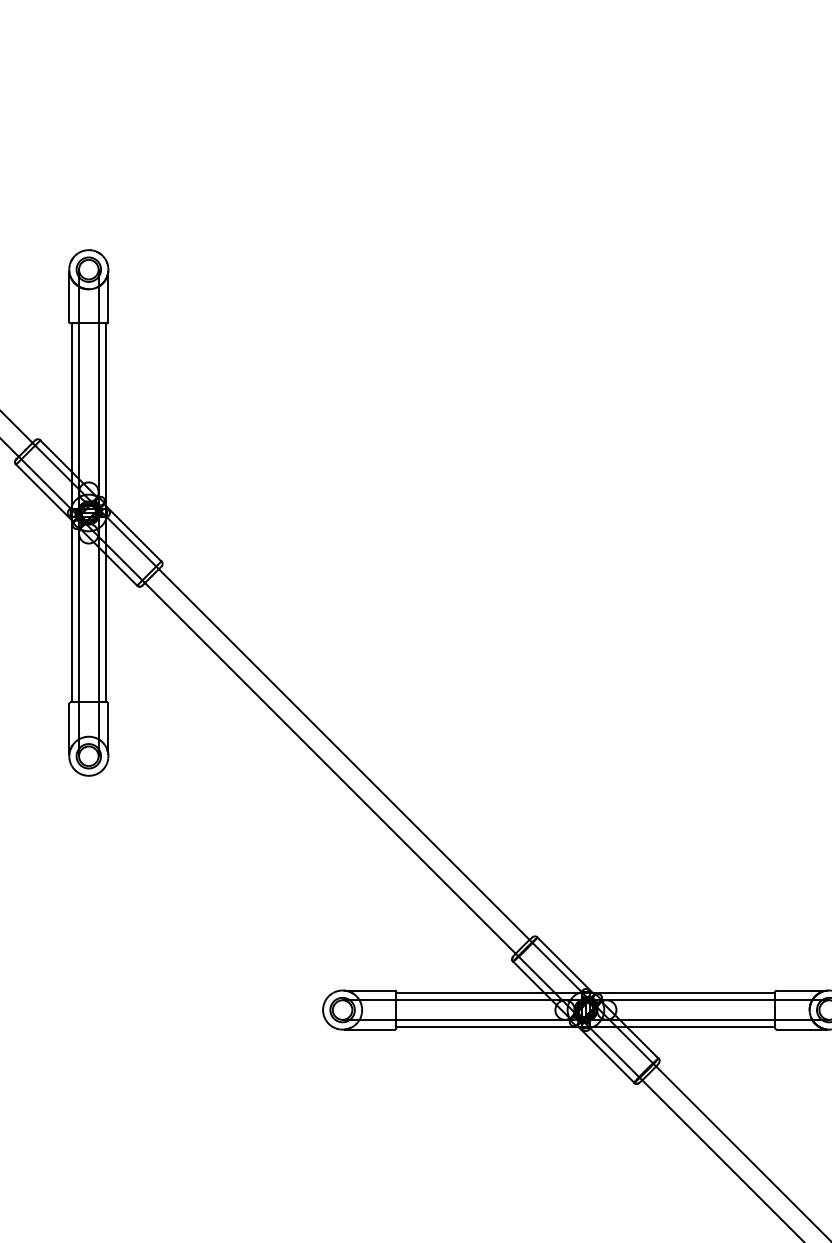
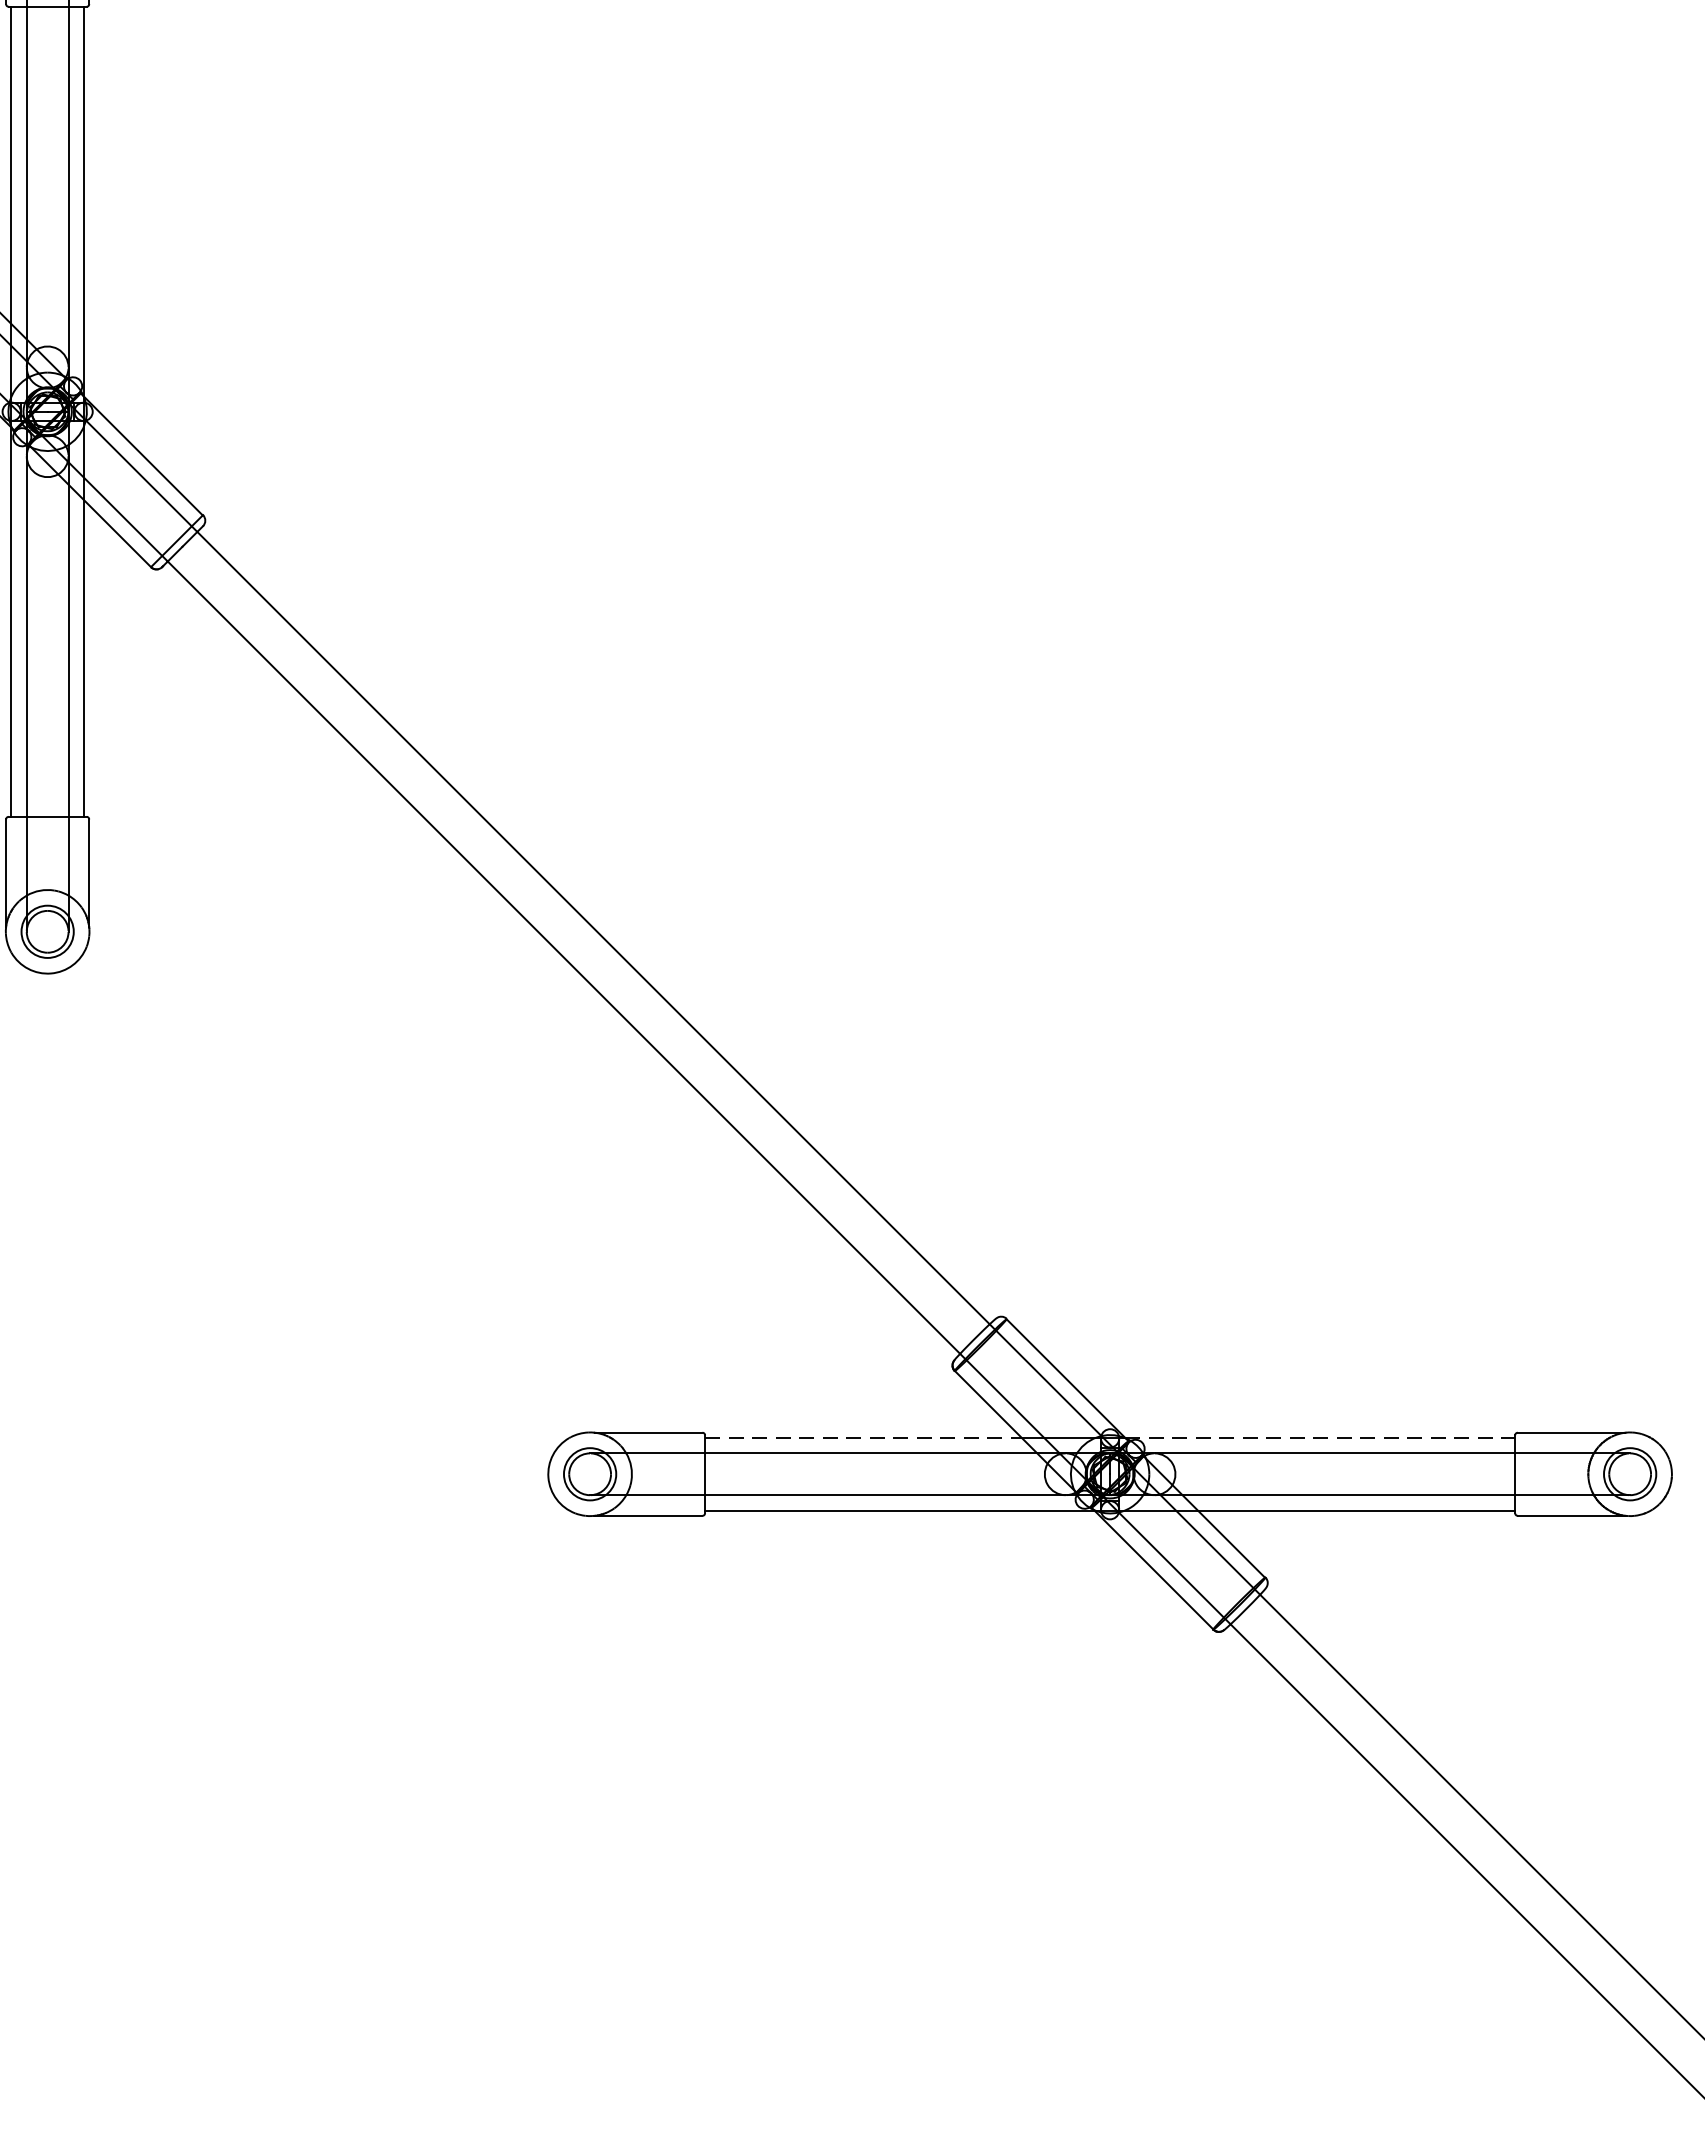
line: (470, 992) -> (863, 1436), solid -> dashed
line: (684, 992) -> (1320, 1436), solid -> dashed

